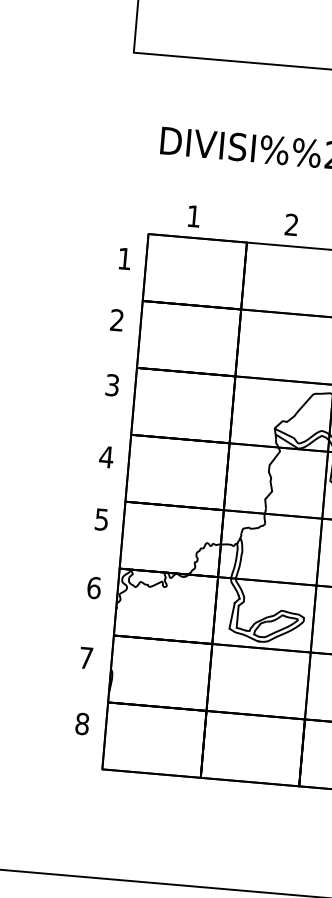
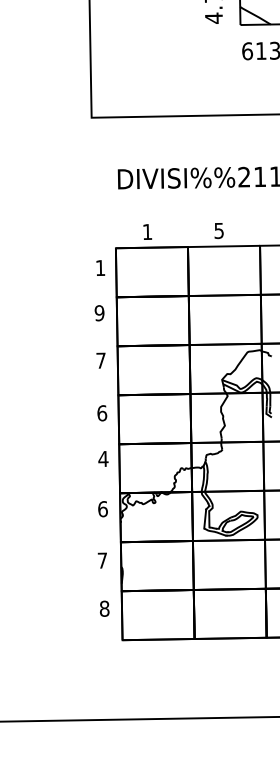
text: (290, 224) -> (218, 230), 2 -> 5
text: (116, 320) -> (99, 313), 2 -> 9
text: (111, 384) -> (100, 360), 3 -> 7
text: (106, 457) -> (102, 413), 4 -> 6
text: (101, 520) -> (103, 459), 5 -> 4

